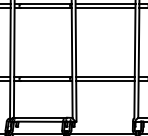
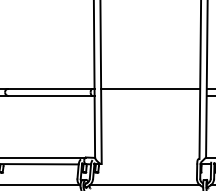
line: (105, 81) -> (150, 96), removed

